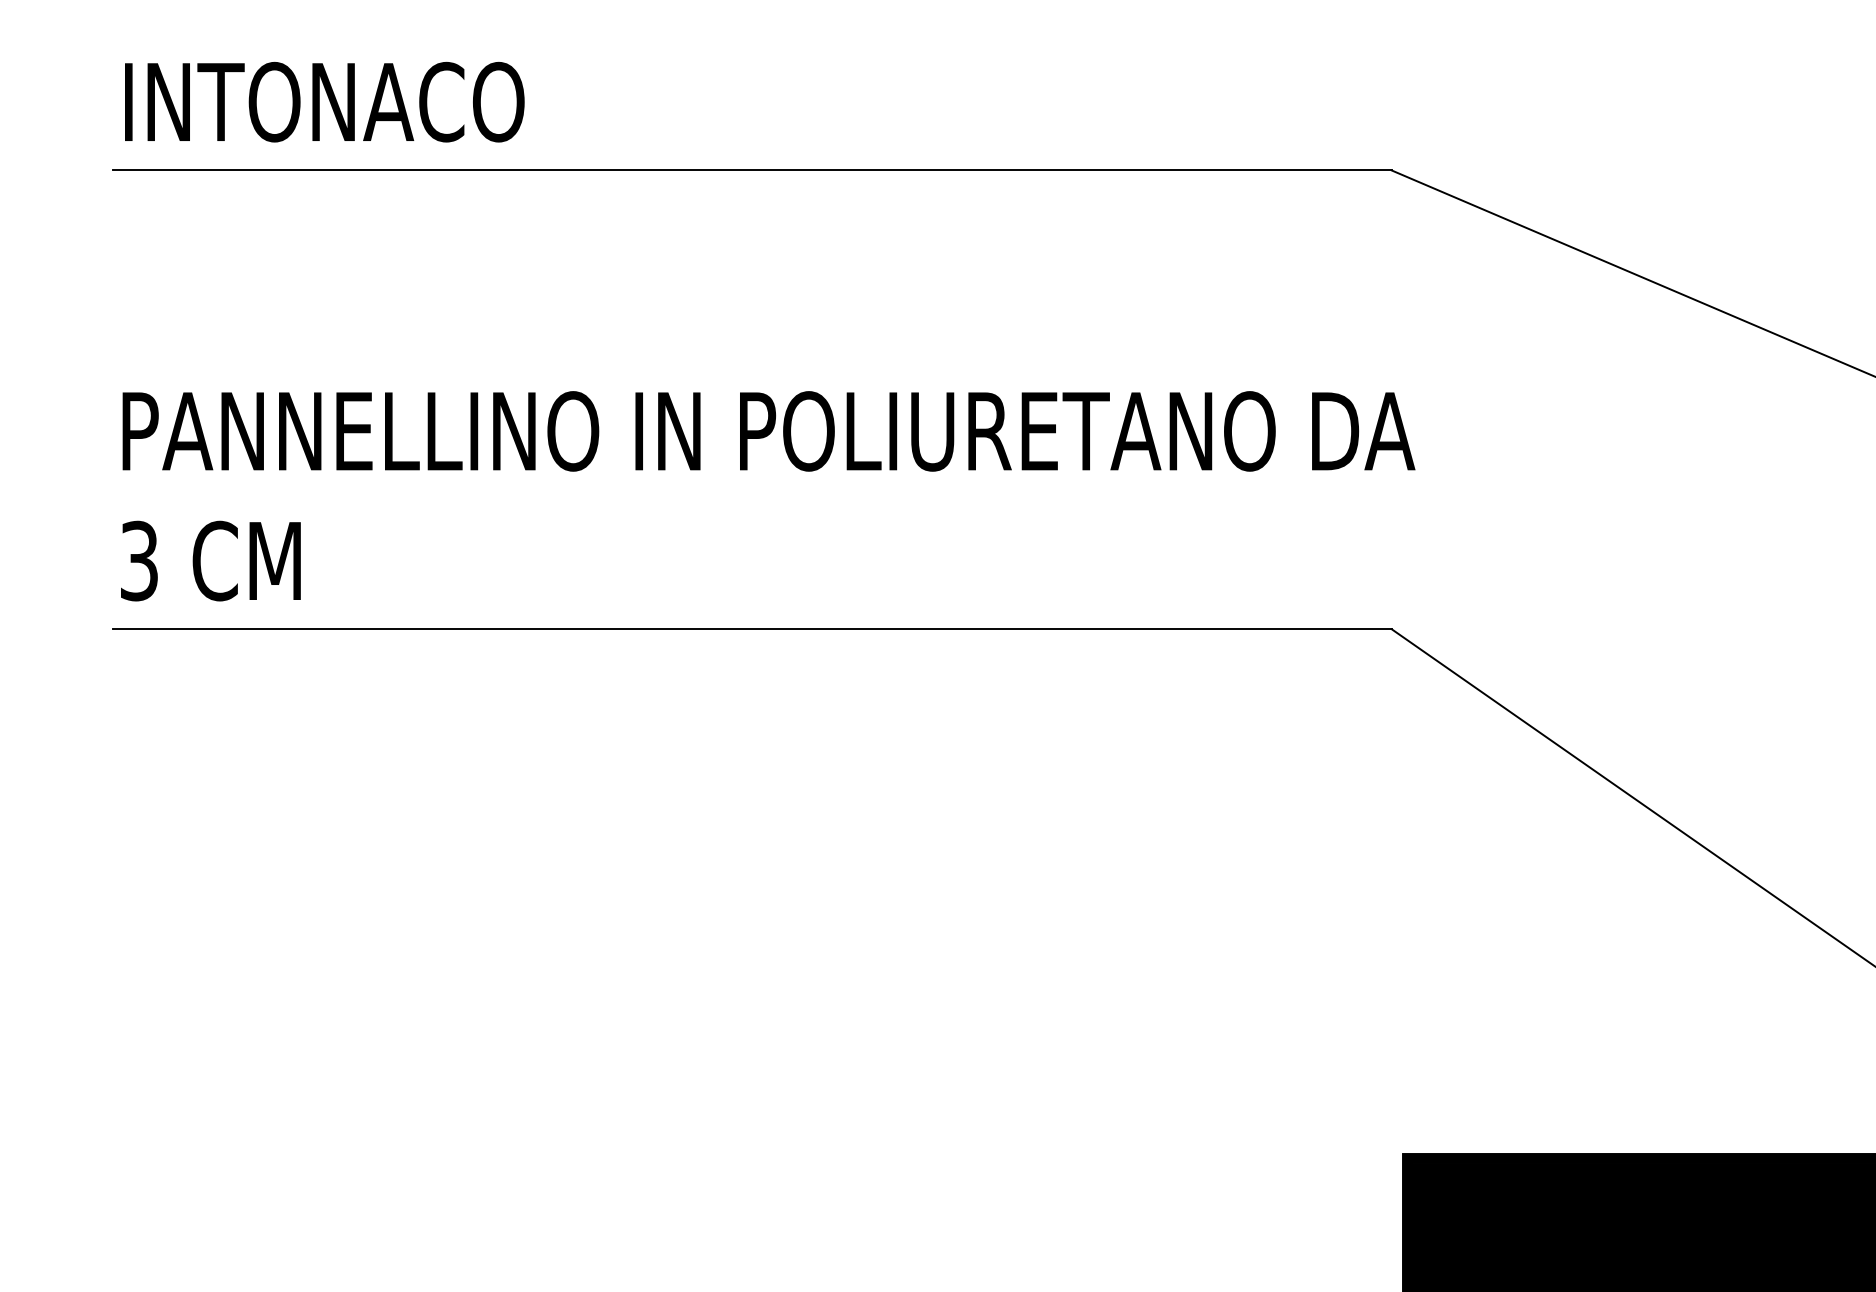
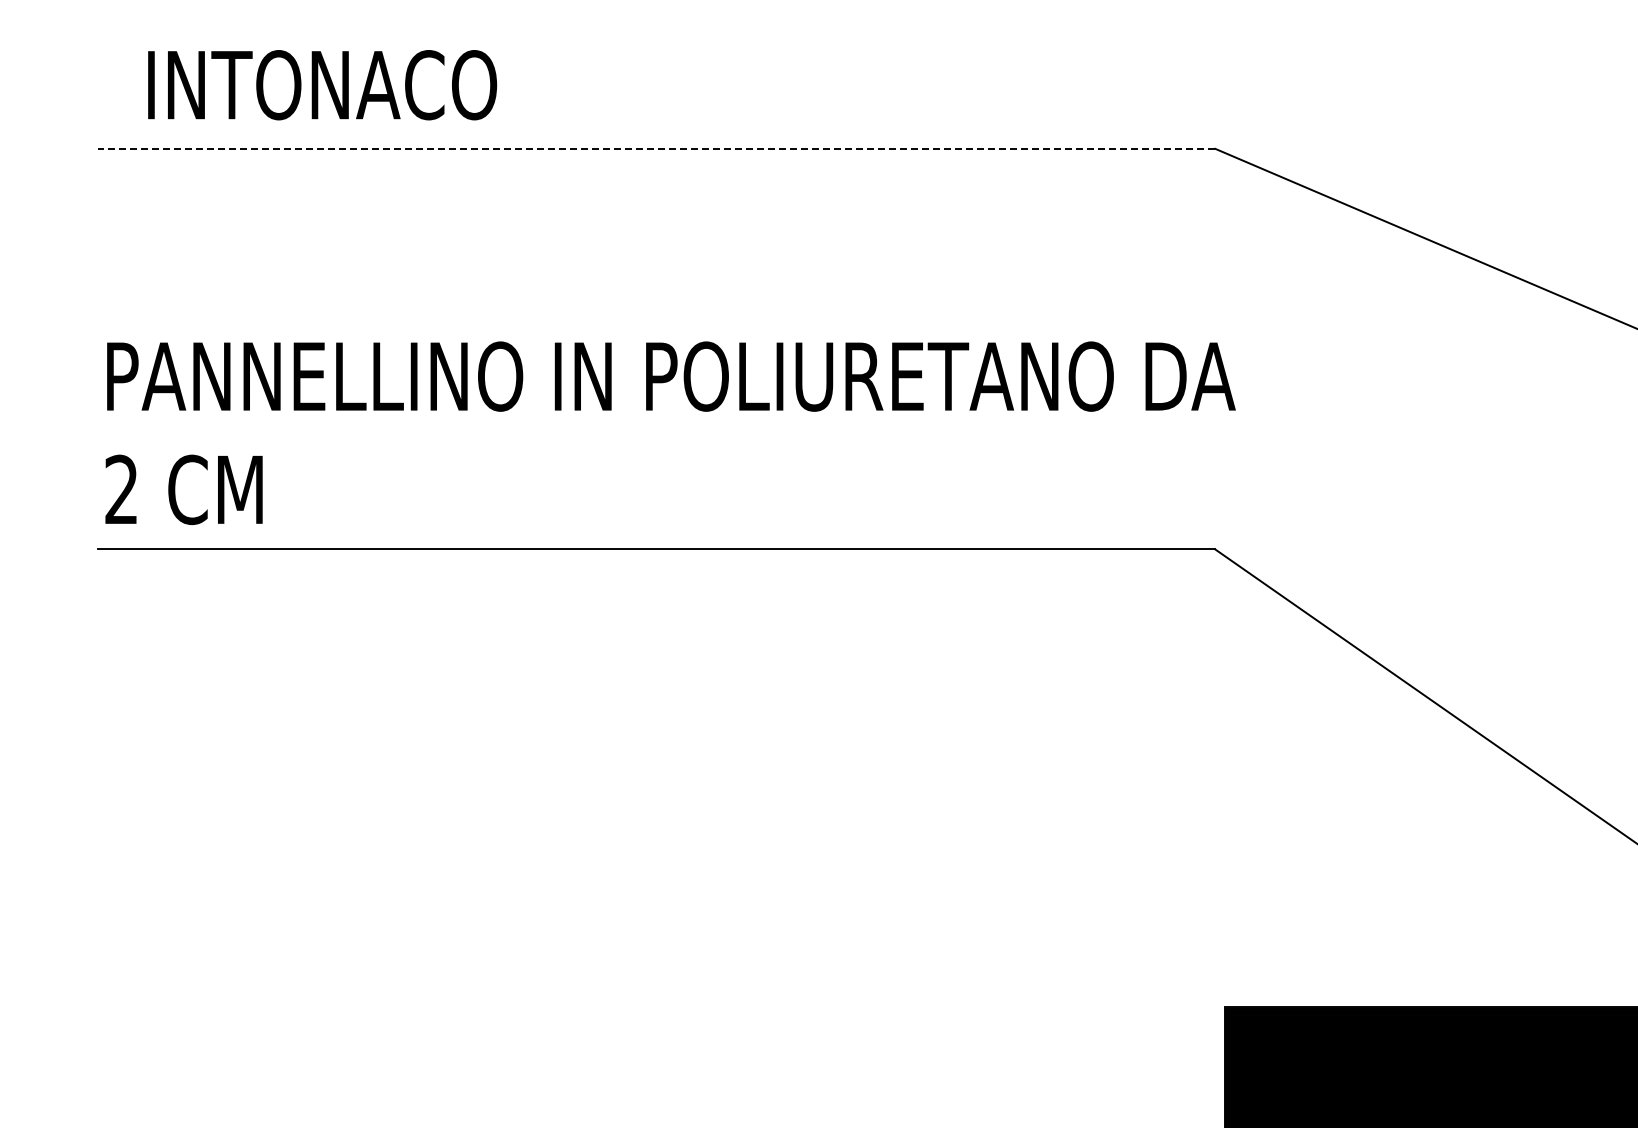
text: (324, 102) -> (322, 85), moved
line: (751, 170) -> (656, 148), solid -> dashed
text: (139, 560) -> (121, 489), 3 -> 2

